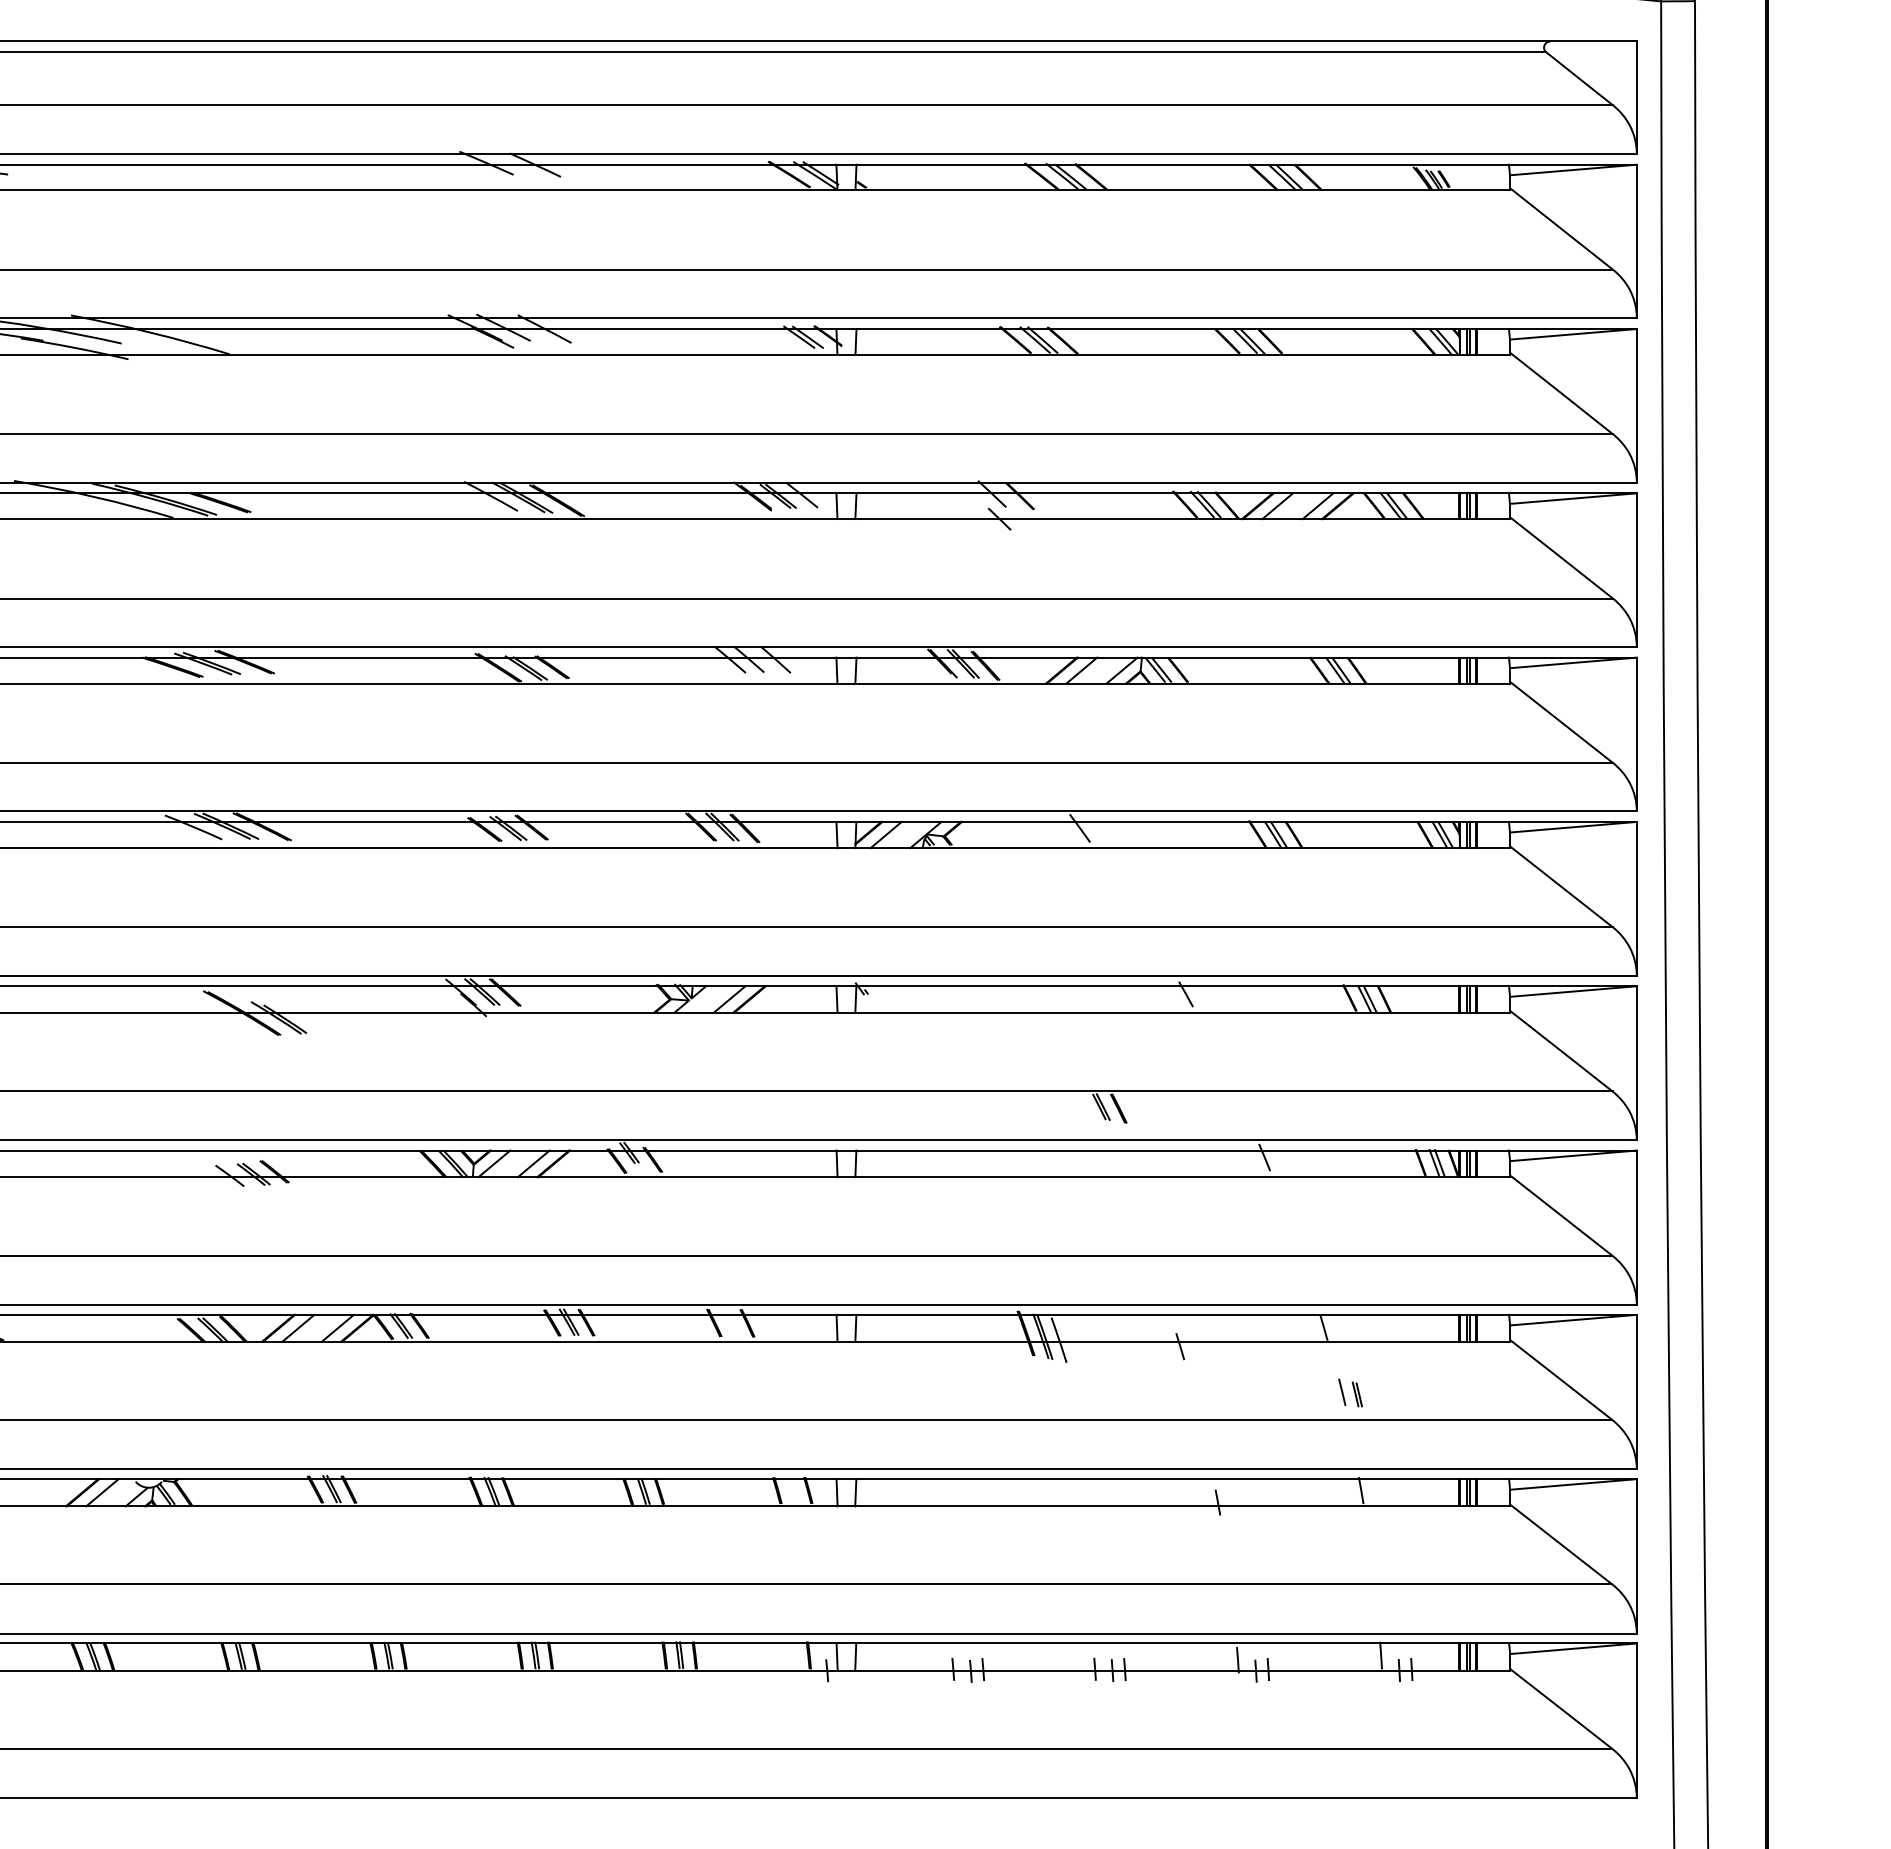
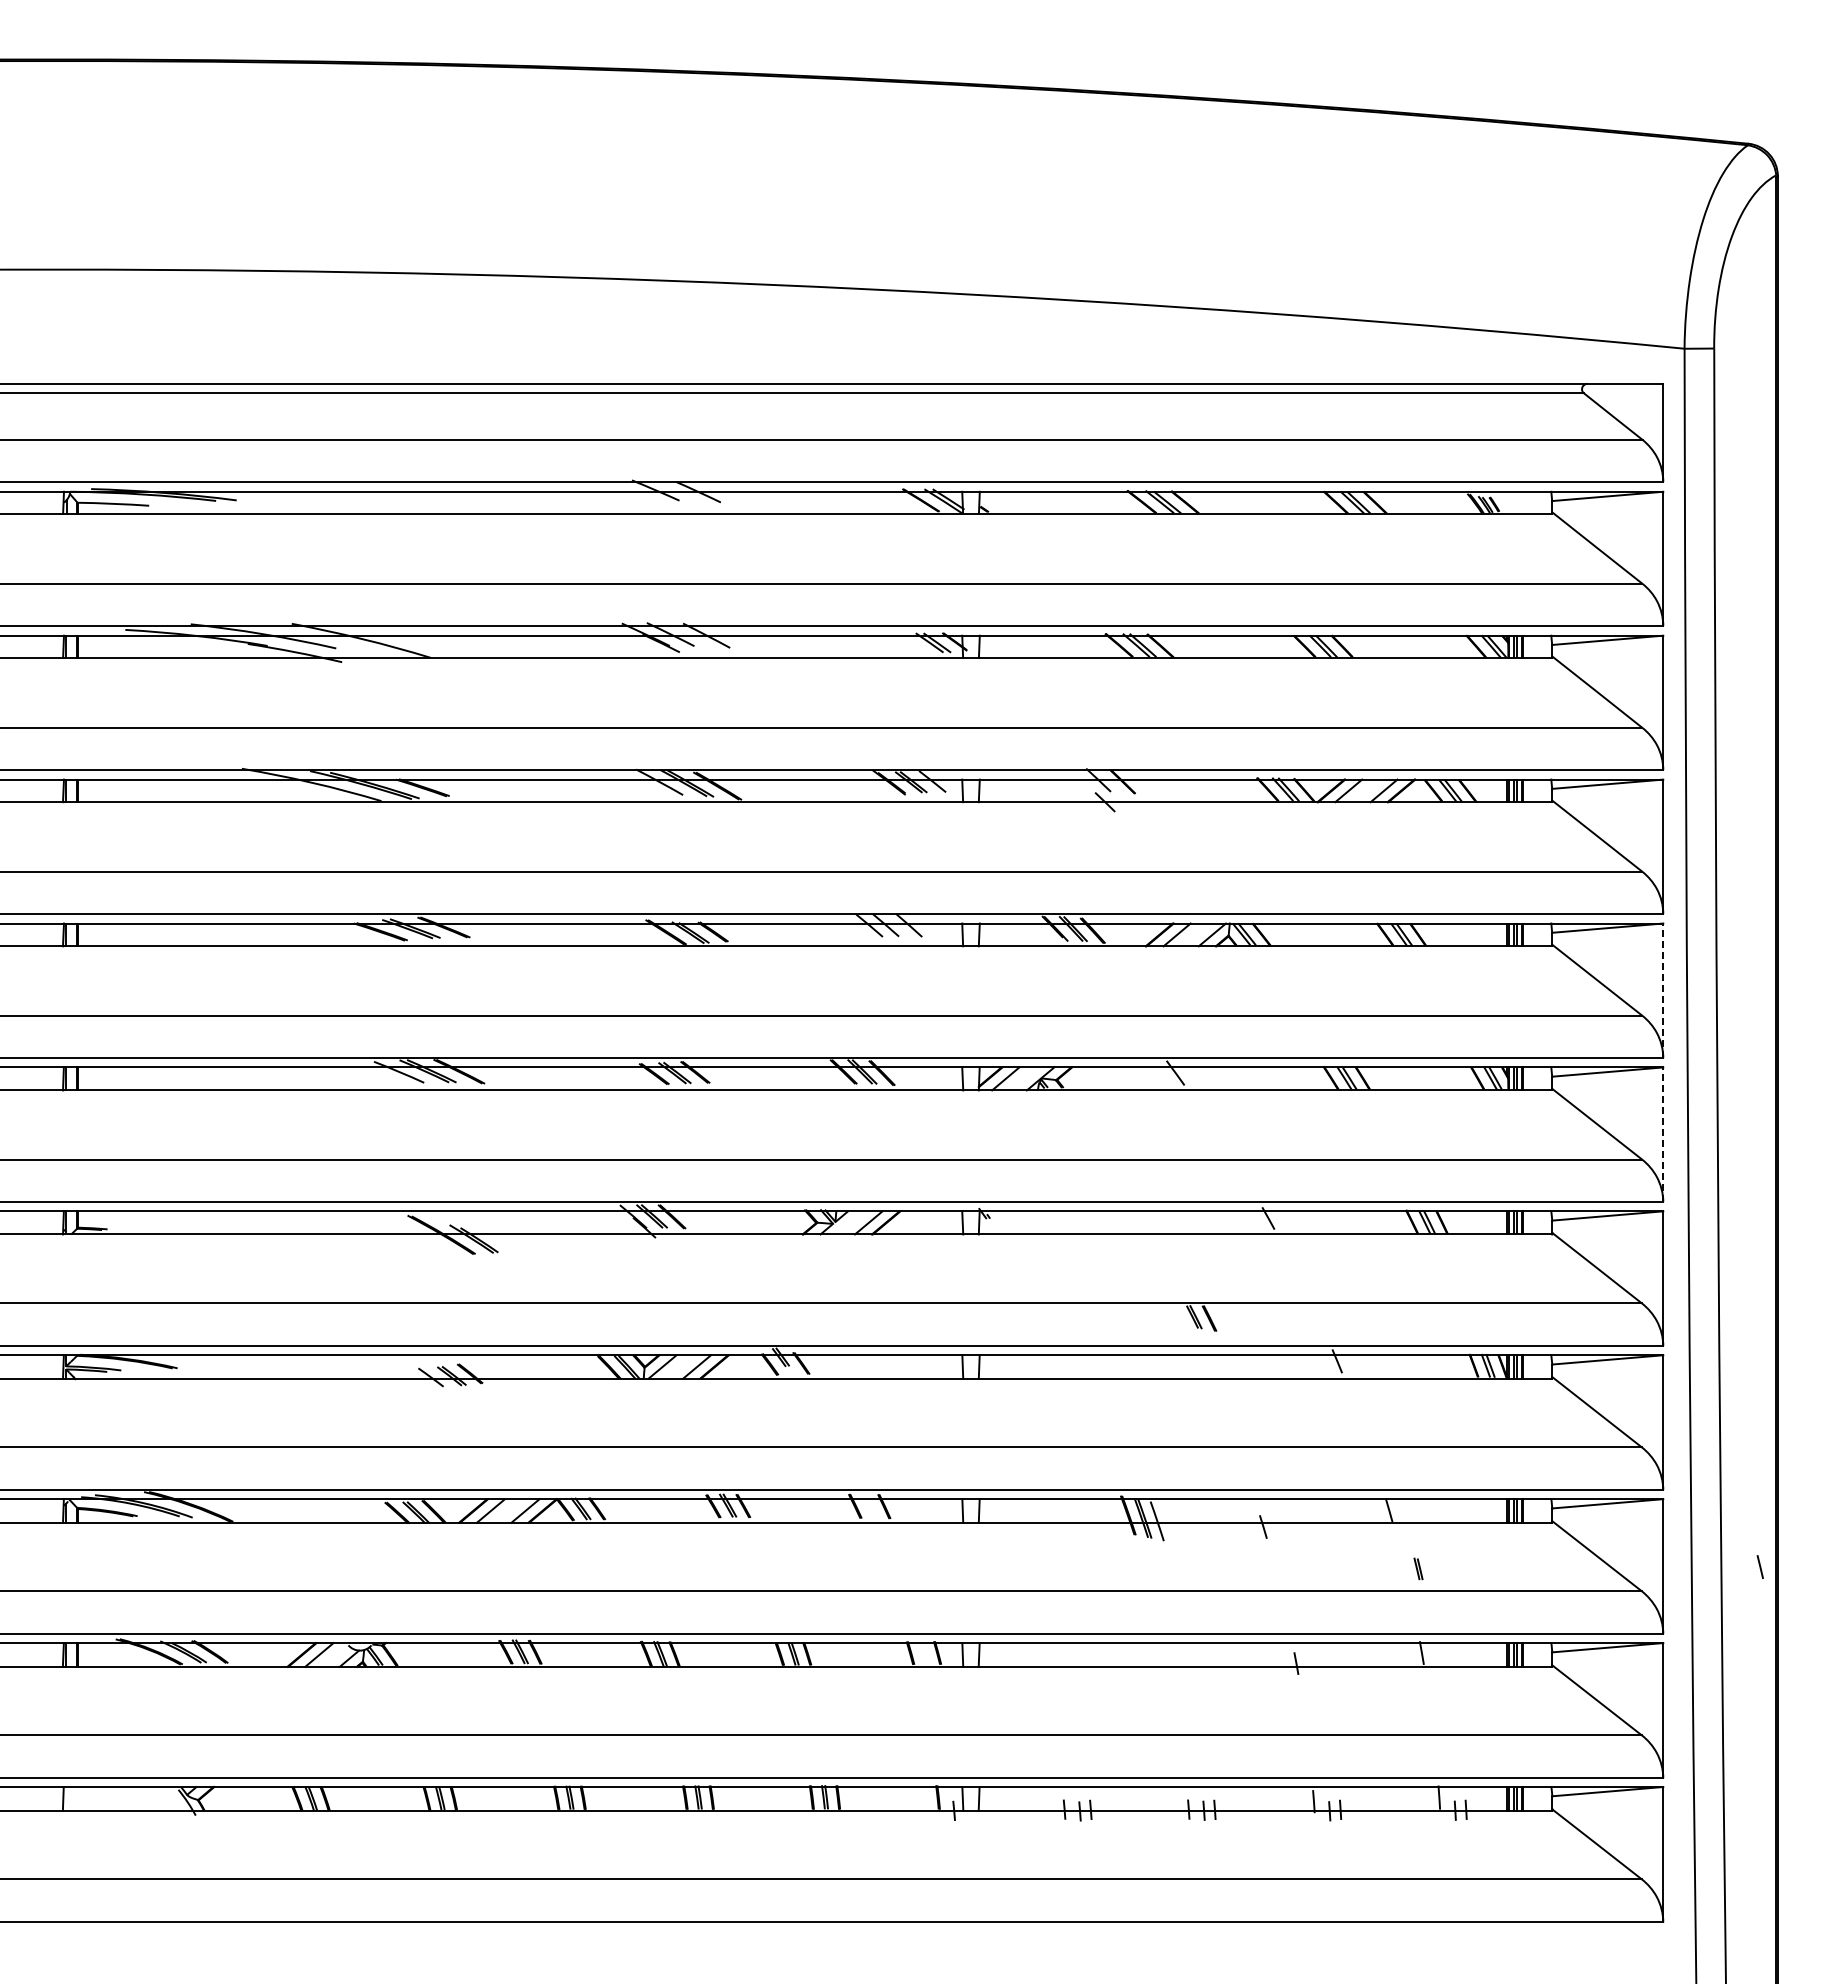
line: (1637, 734) -> (1663, 990), solid -> dashed
line: (1637, 898) -> (1663, 1134), solid -> dashed
line: (1341, 1391) -> (1759, 1566), moved

